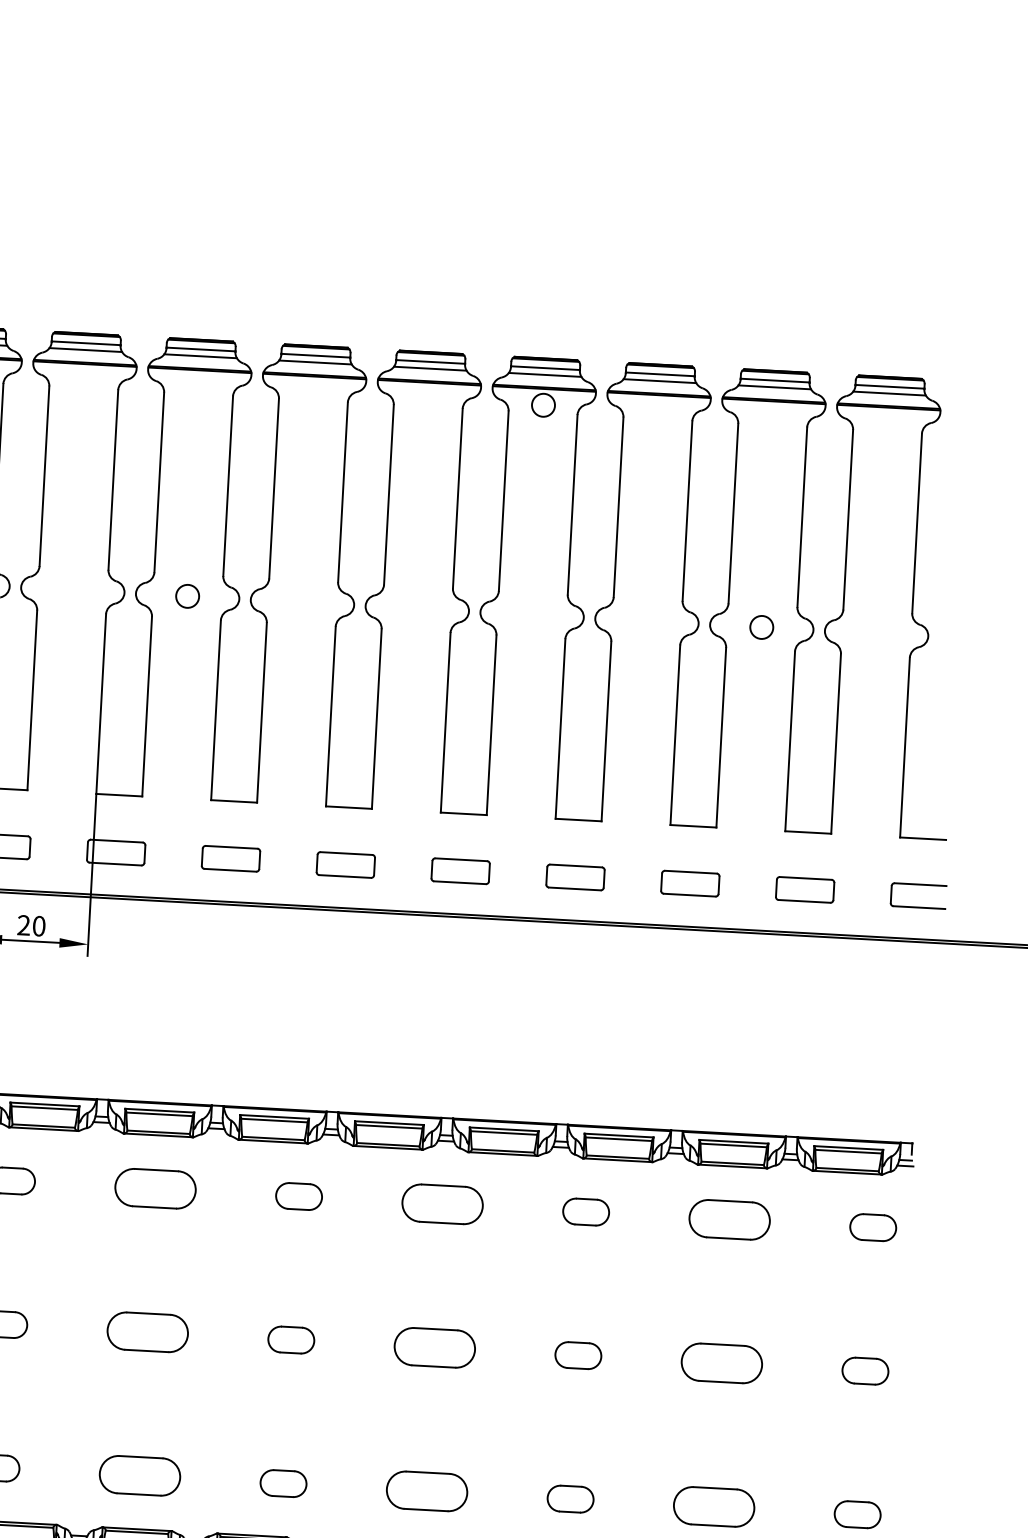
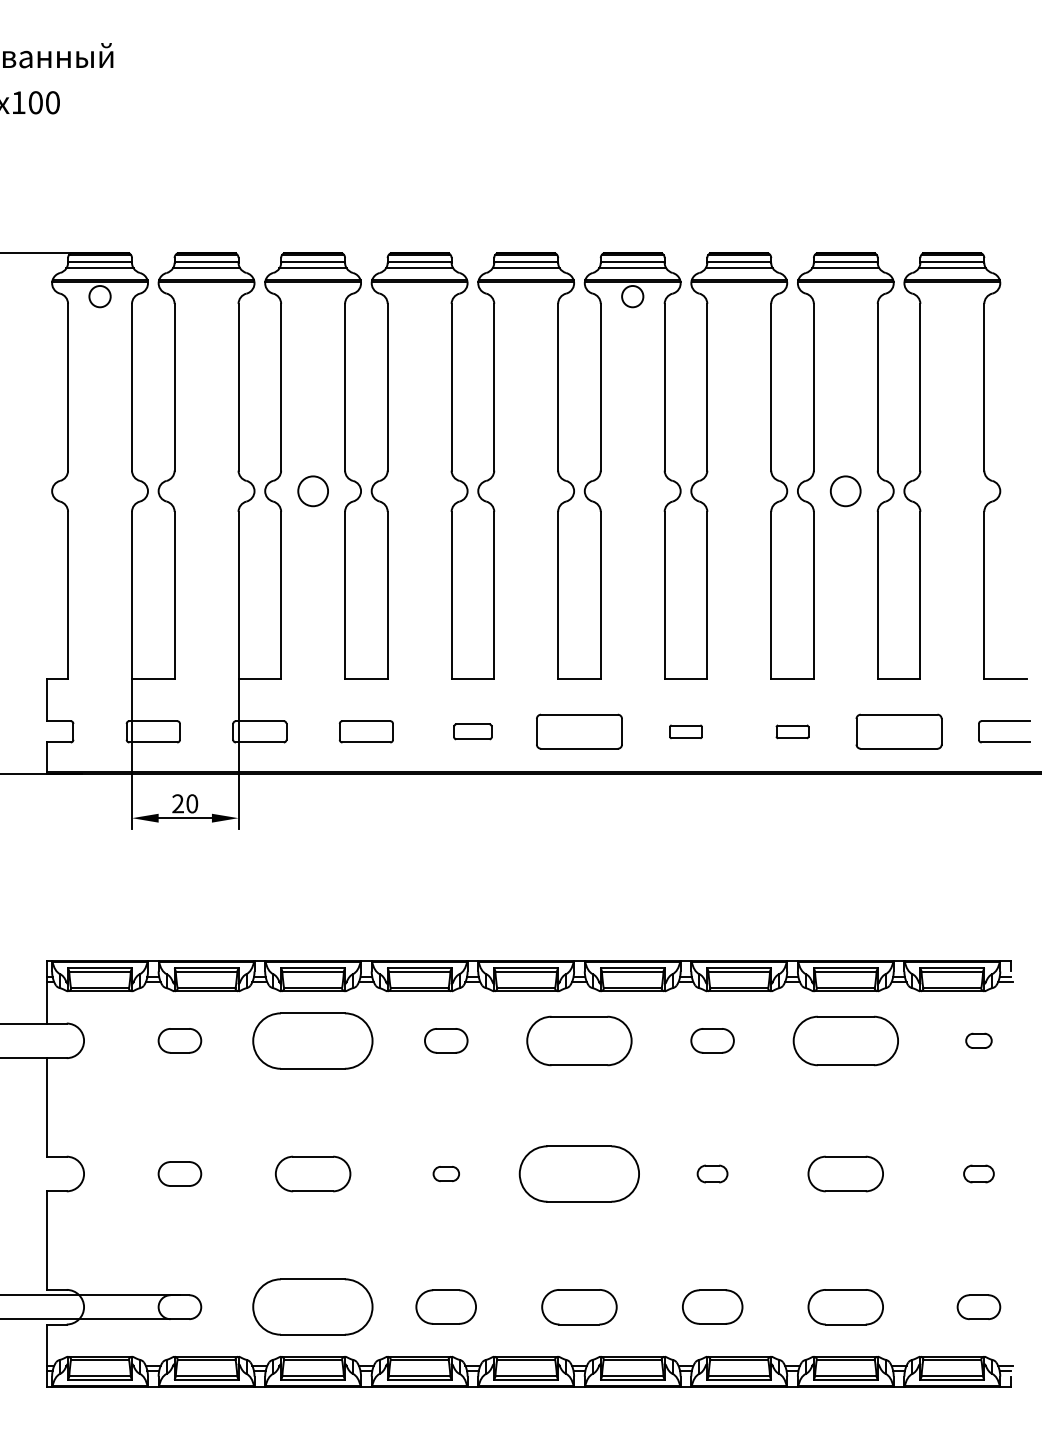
circle: (187, 595) -> (312, 490), size x1.4
circle: (761, 626) -> (845, 490), size x1.4
part: (345, 864) -> (472, 731), size x0.7
part: (460, 870) -> (579, 731), size x1.6
part: (574, 877) -> (685, 731), size x0.6
part: (690, 883) -> (792, 731), size x0.6
part: (804, 889) -> (898, 731), size x1.6
part: (155, 1188) -> (313, 1040), size x1.6
part: (442, 1203) -> (579, 1040), size x1.4
part: (729, 1219) -> (845, 1040), size x1.4
part: (872, 1227) -> (978, 1040), size x0.6
part: (291, 1339) -> (446, 1173), size x0.6
part: (434, 1347) -> (579, 1173), size x1.6
part: (578, 1355) -> (712, 1173), size x0.7
part: (864, 1370) -> (978, 1173), size x0.7
part: (140, 1476) -> (313, 1307), size x1.6
part: (283, 1483) -> (446, 1307), size x1.4
part: (570, 1499) -> (712, 1307), size x1.4

